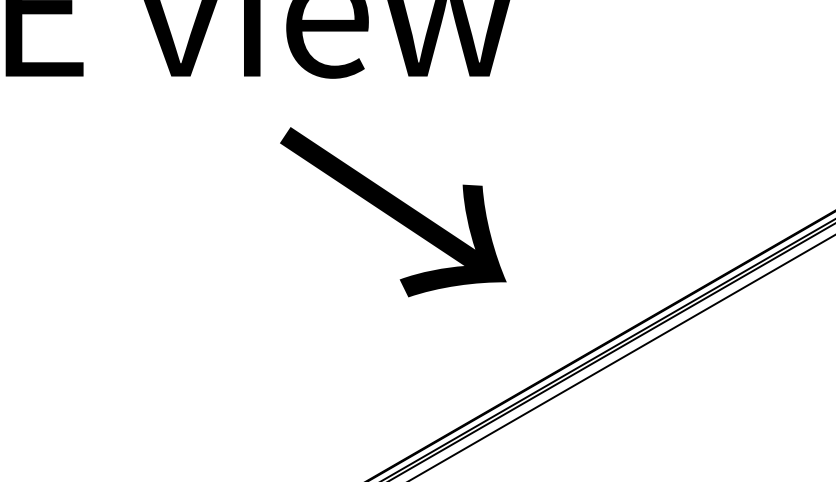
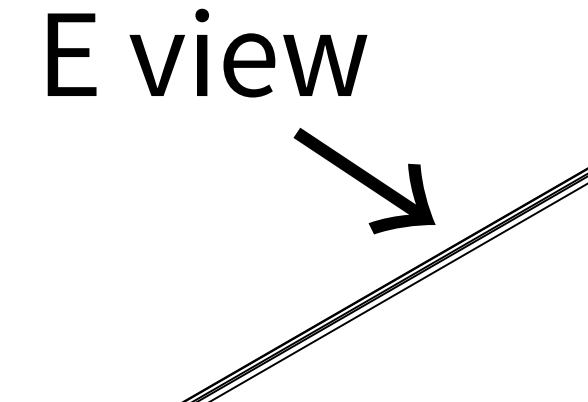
text: (393, 212) -> (364, 181), moved

